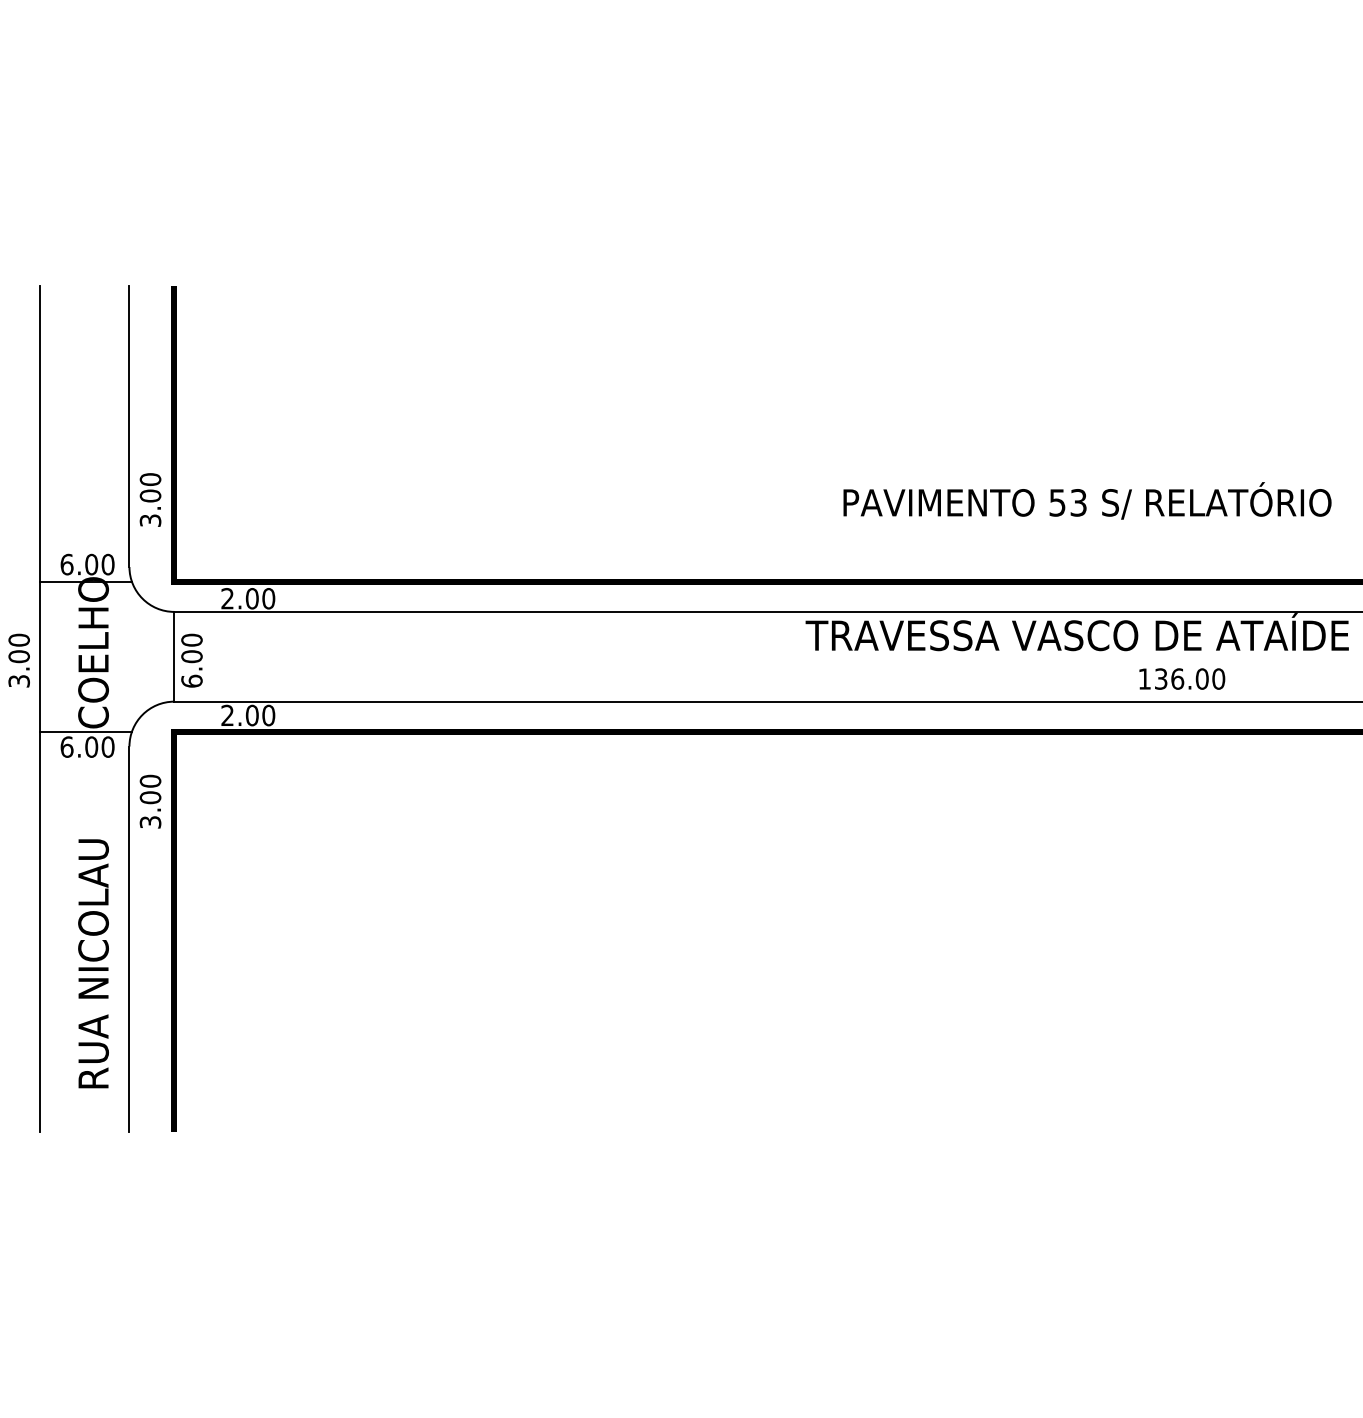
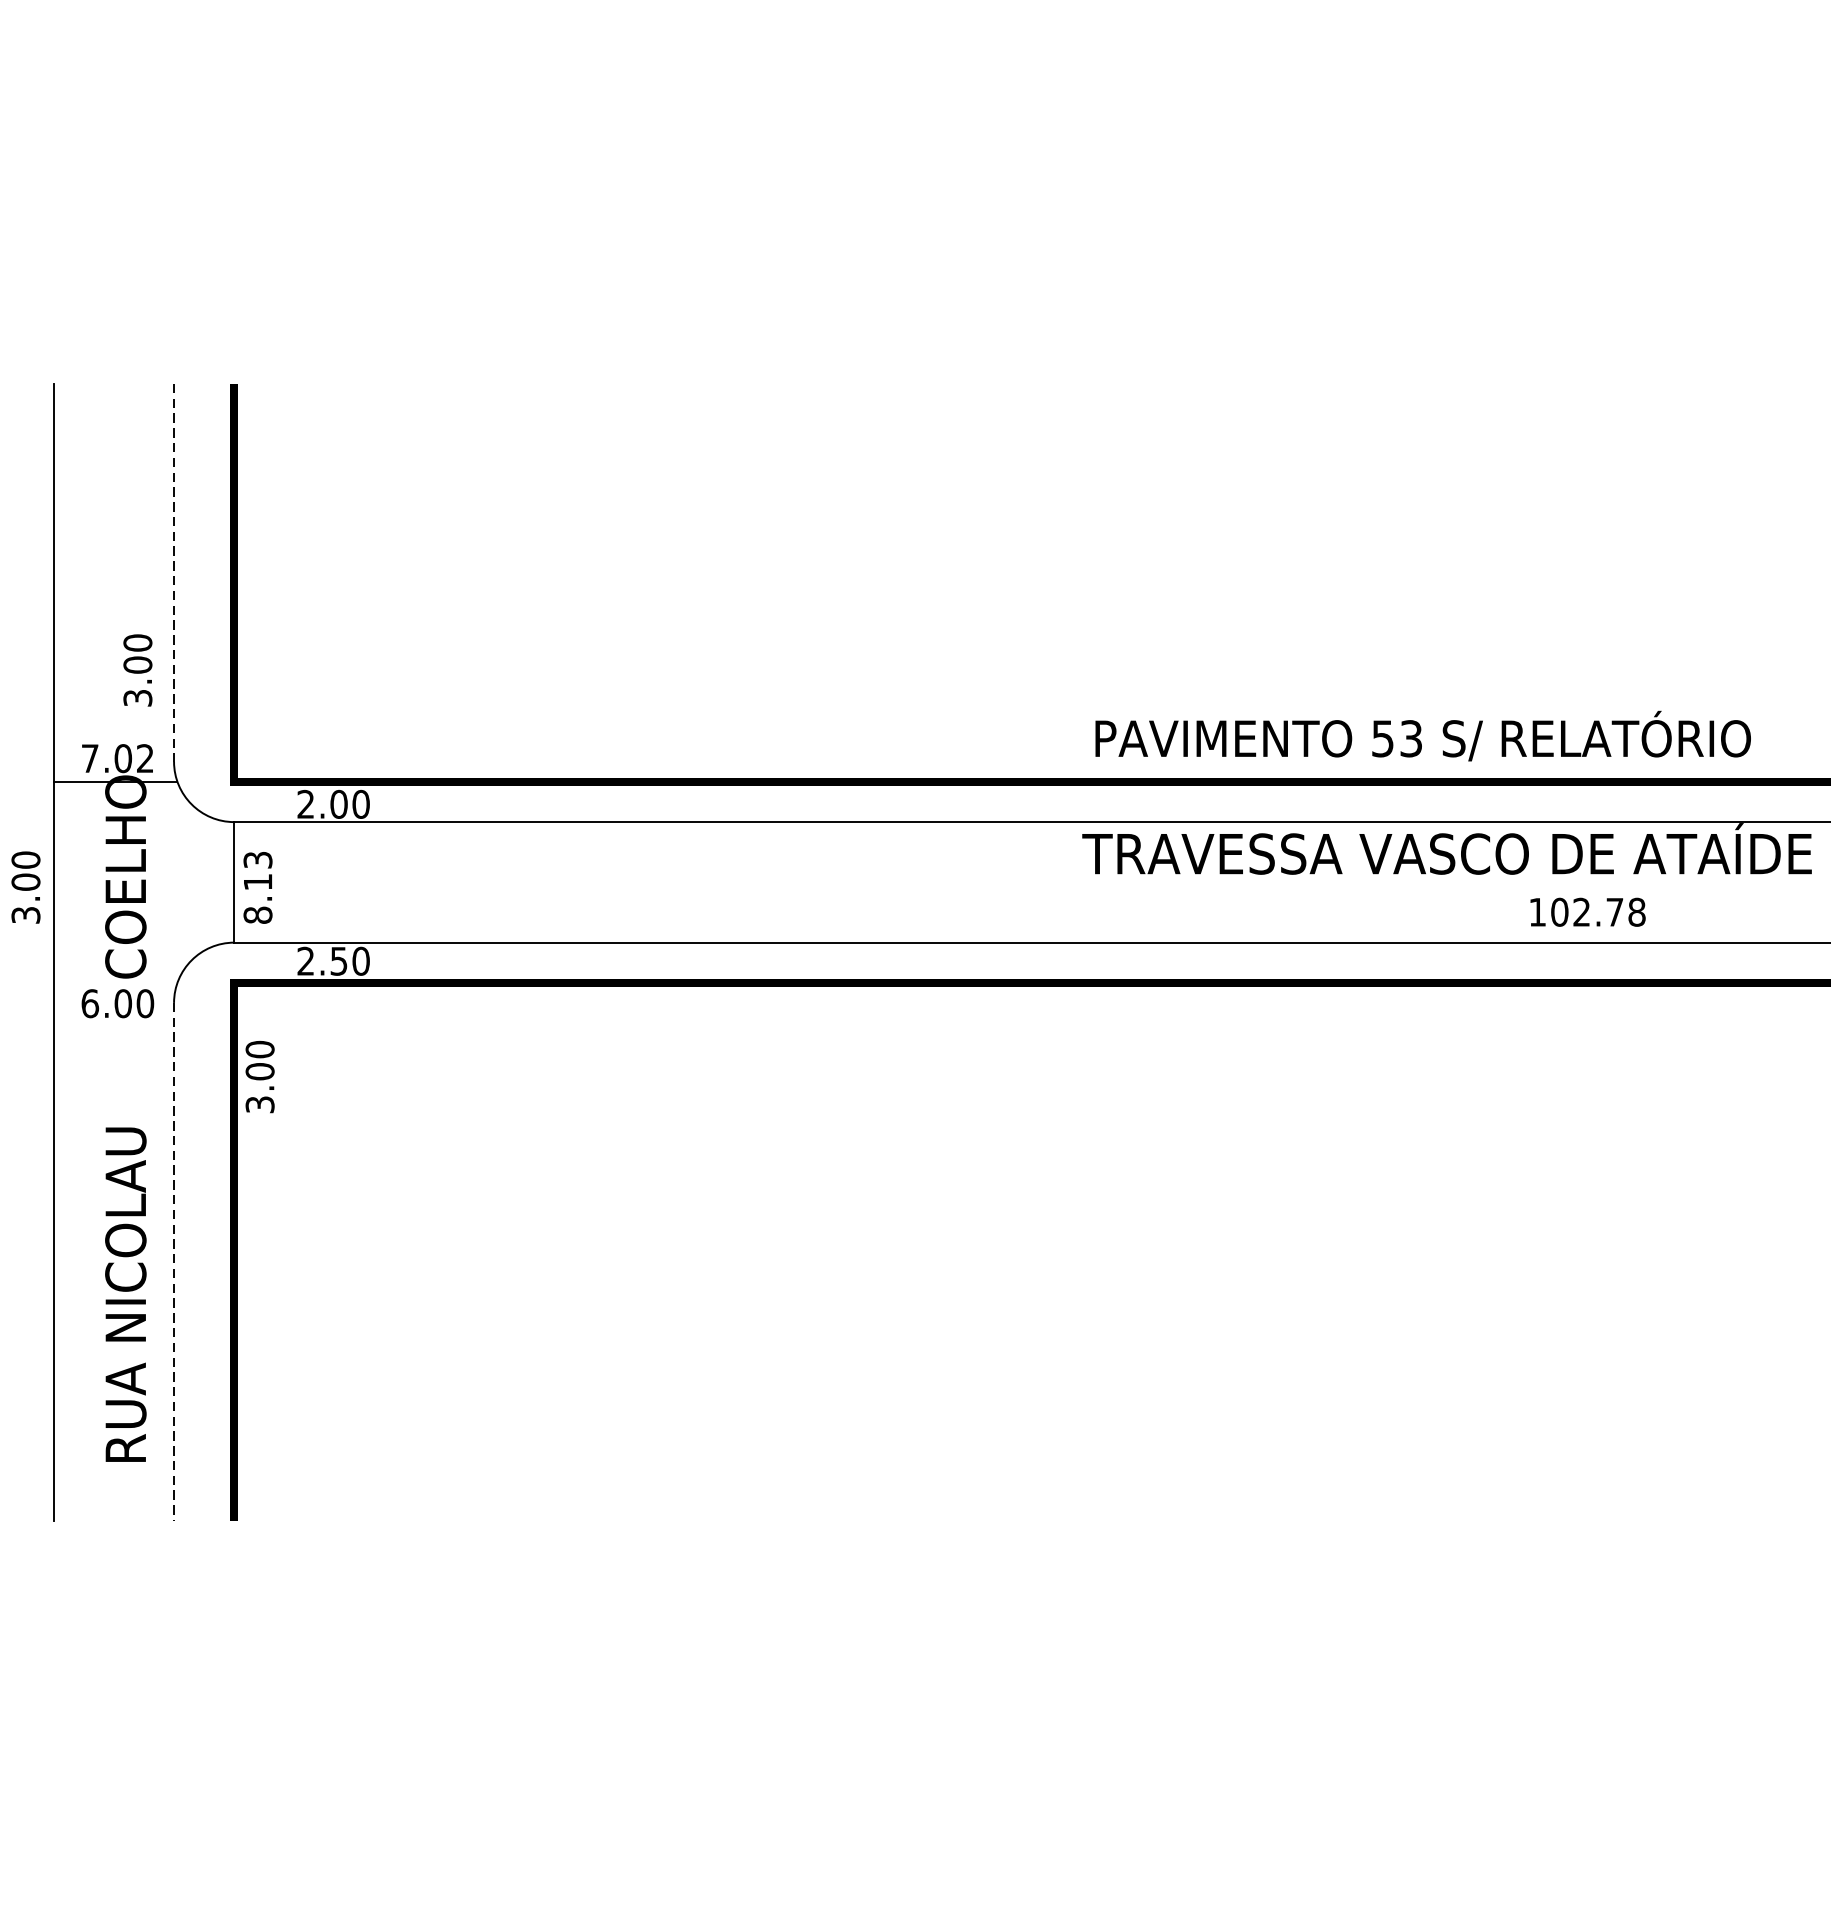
line: (129, 426) -> (174, 573), solid -> dashed
text: (150, 499) -> (137, 669), moved
text: (1087, 500) -> (1423, 735), moved
text: (87, 564) -> (117, 758), 6.00 -> 7.02
text: (191, 660) -> (257, 887), 6.00 -> 8.13
text: (1189, 678) -> (1597, 911), 136.00 -> 102.78
text: (251, 715) -> (337, 961), 2.00 -> 2.50
line: (85, 731) -> (115, 982), removed
text: (150, 801) -> (260, 1076), moved
line: (129, 939) -> (174, 1262), solid -> dashed

